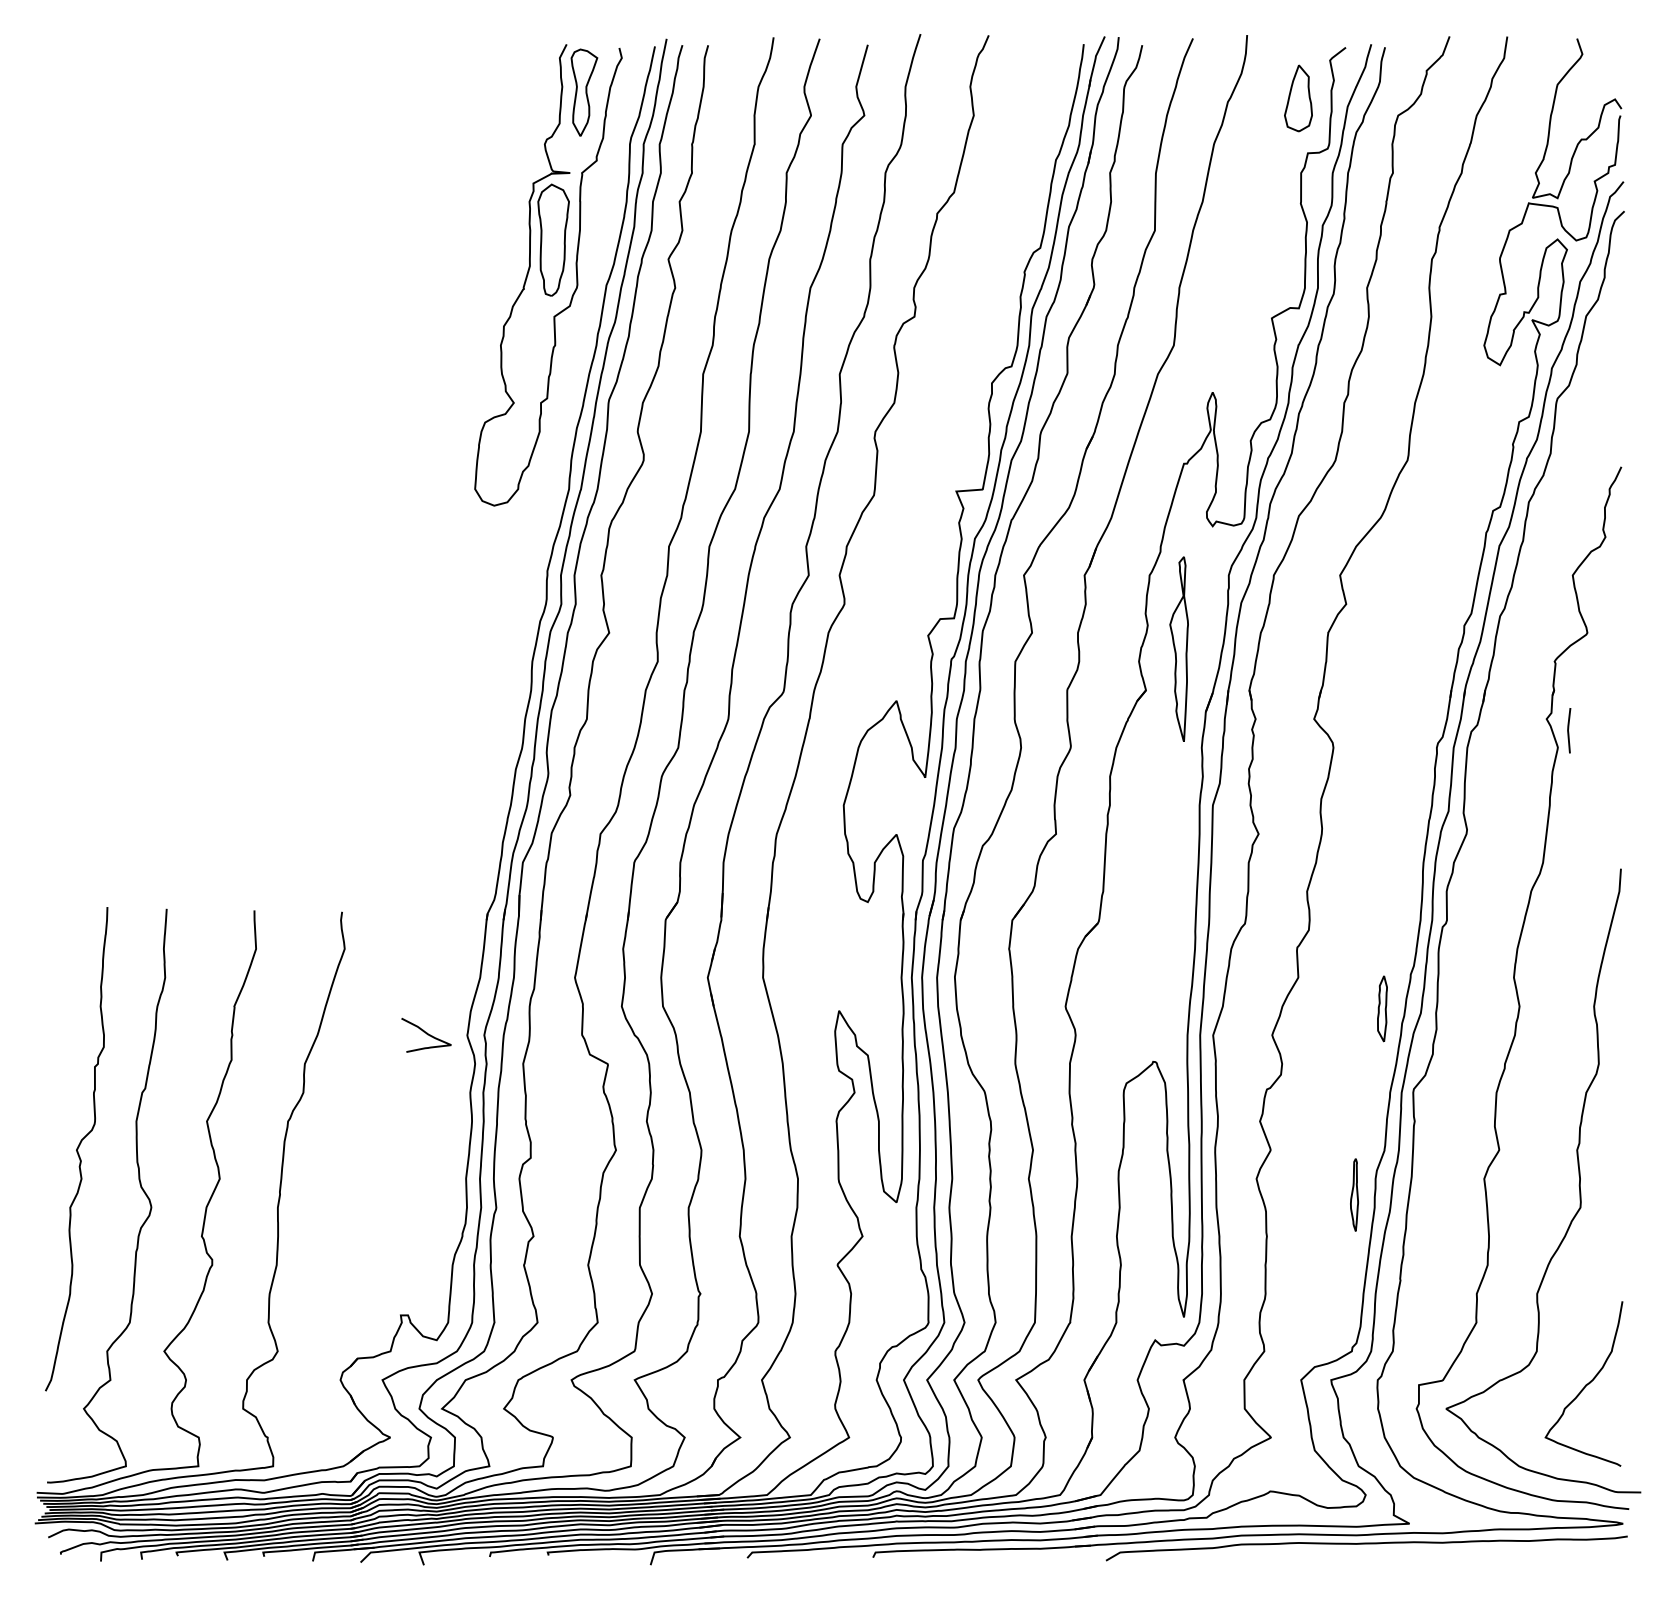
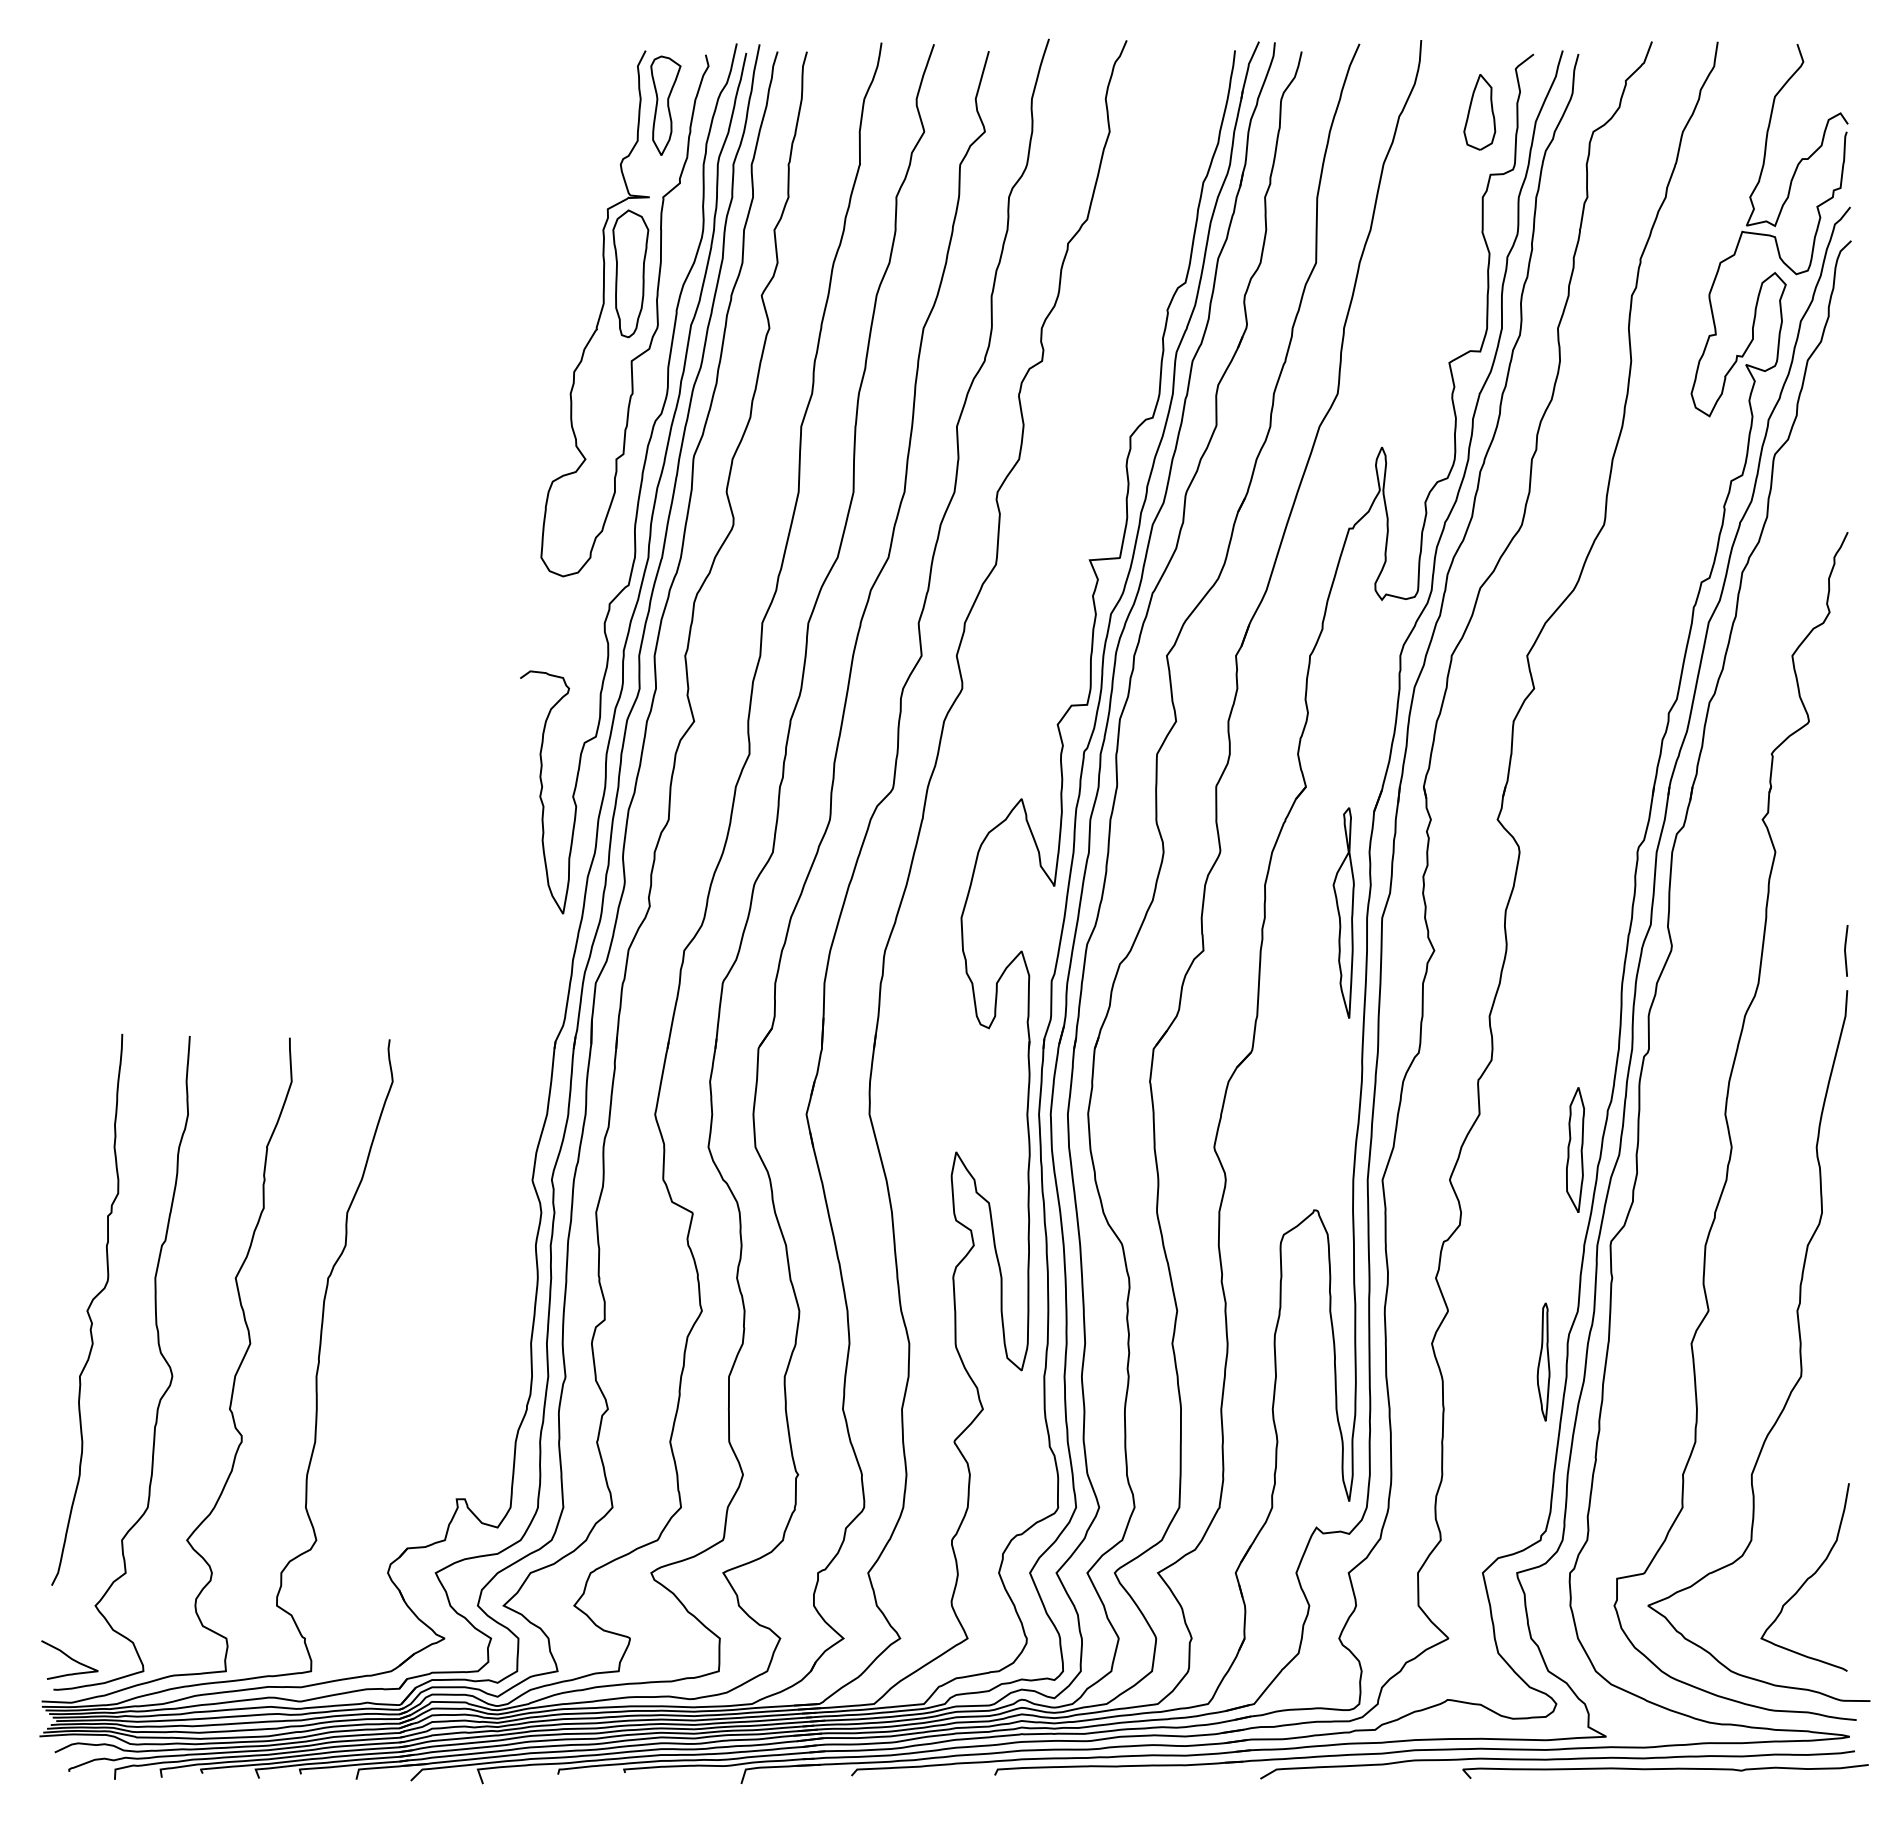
curve: (562, 422) -> (640, 481), added
part: (1178, 648) -> (1343, 912), moved
line: (1568, 730) -> (1845, 950), moved
part: (1382, 1008) -> (1575, 1149), size x1.67
curve: (426, 1033) -> (69, 1658), moved
part: (1354, 1194) -> (1543, 1361), size x1.43
curve: (1461, 1552) -> (1665, 1769), added

